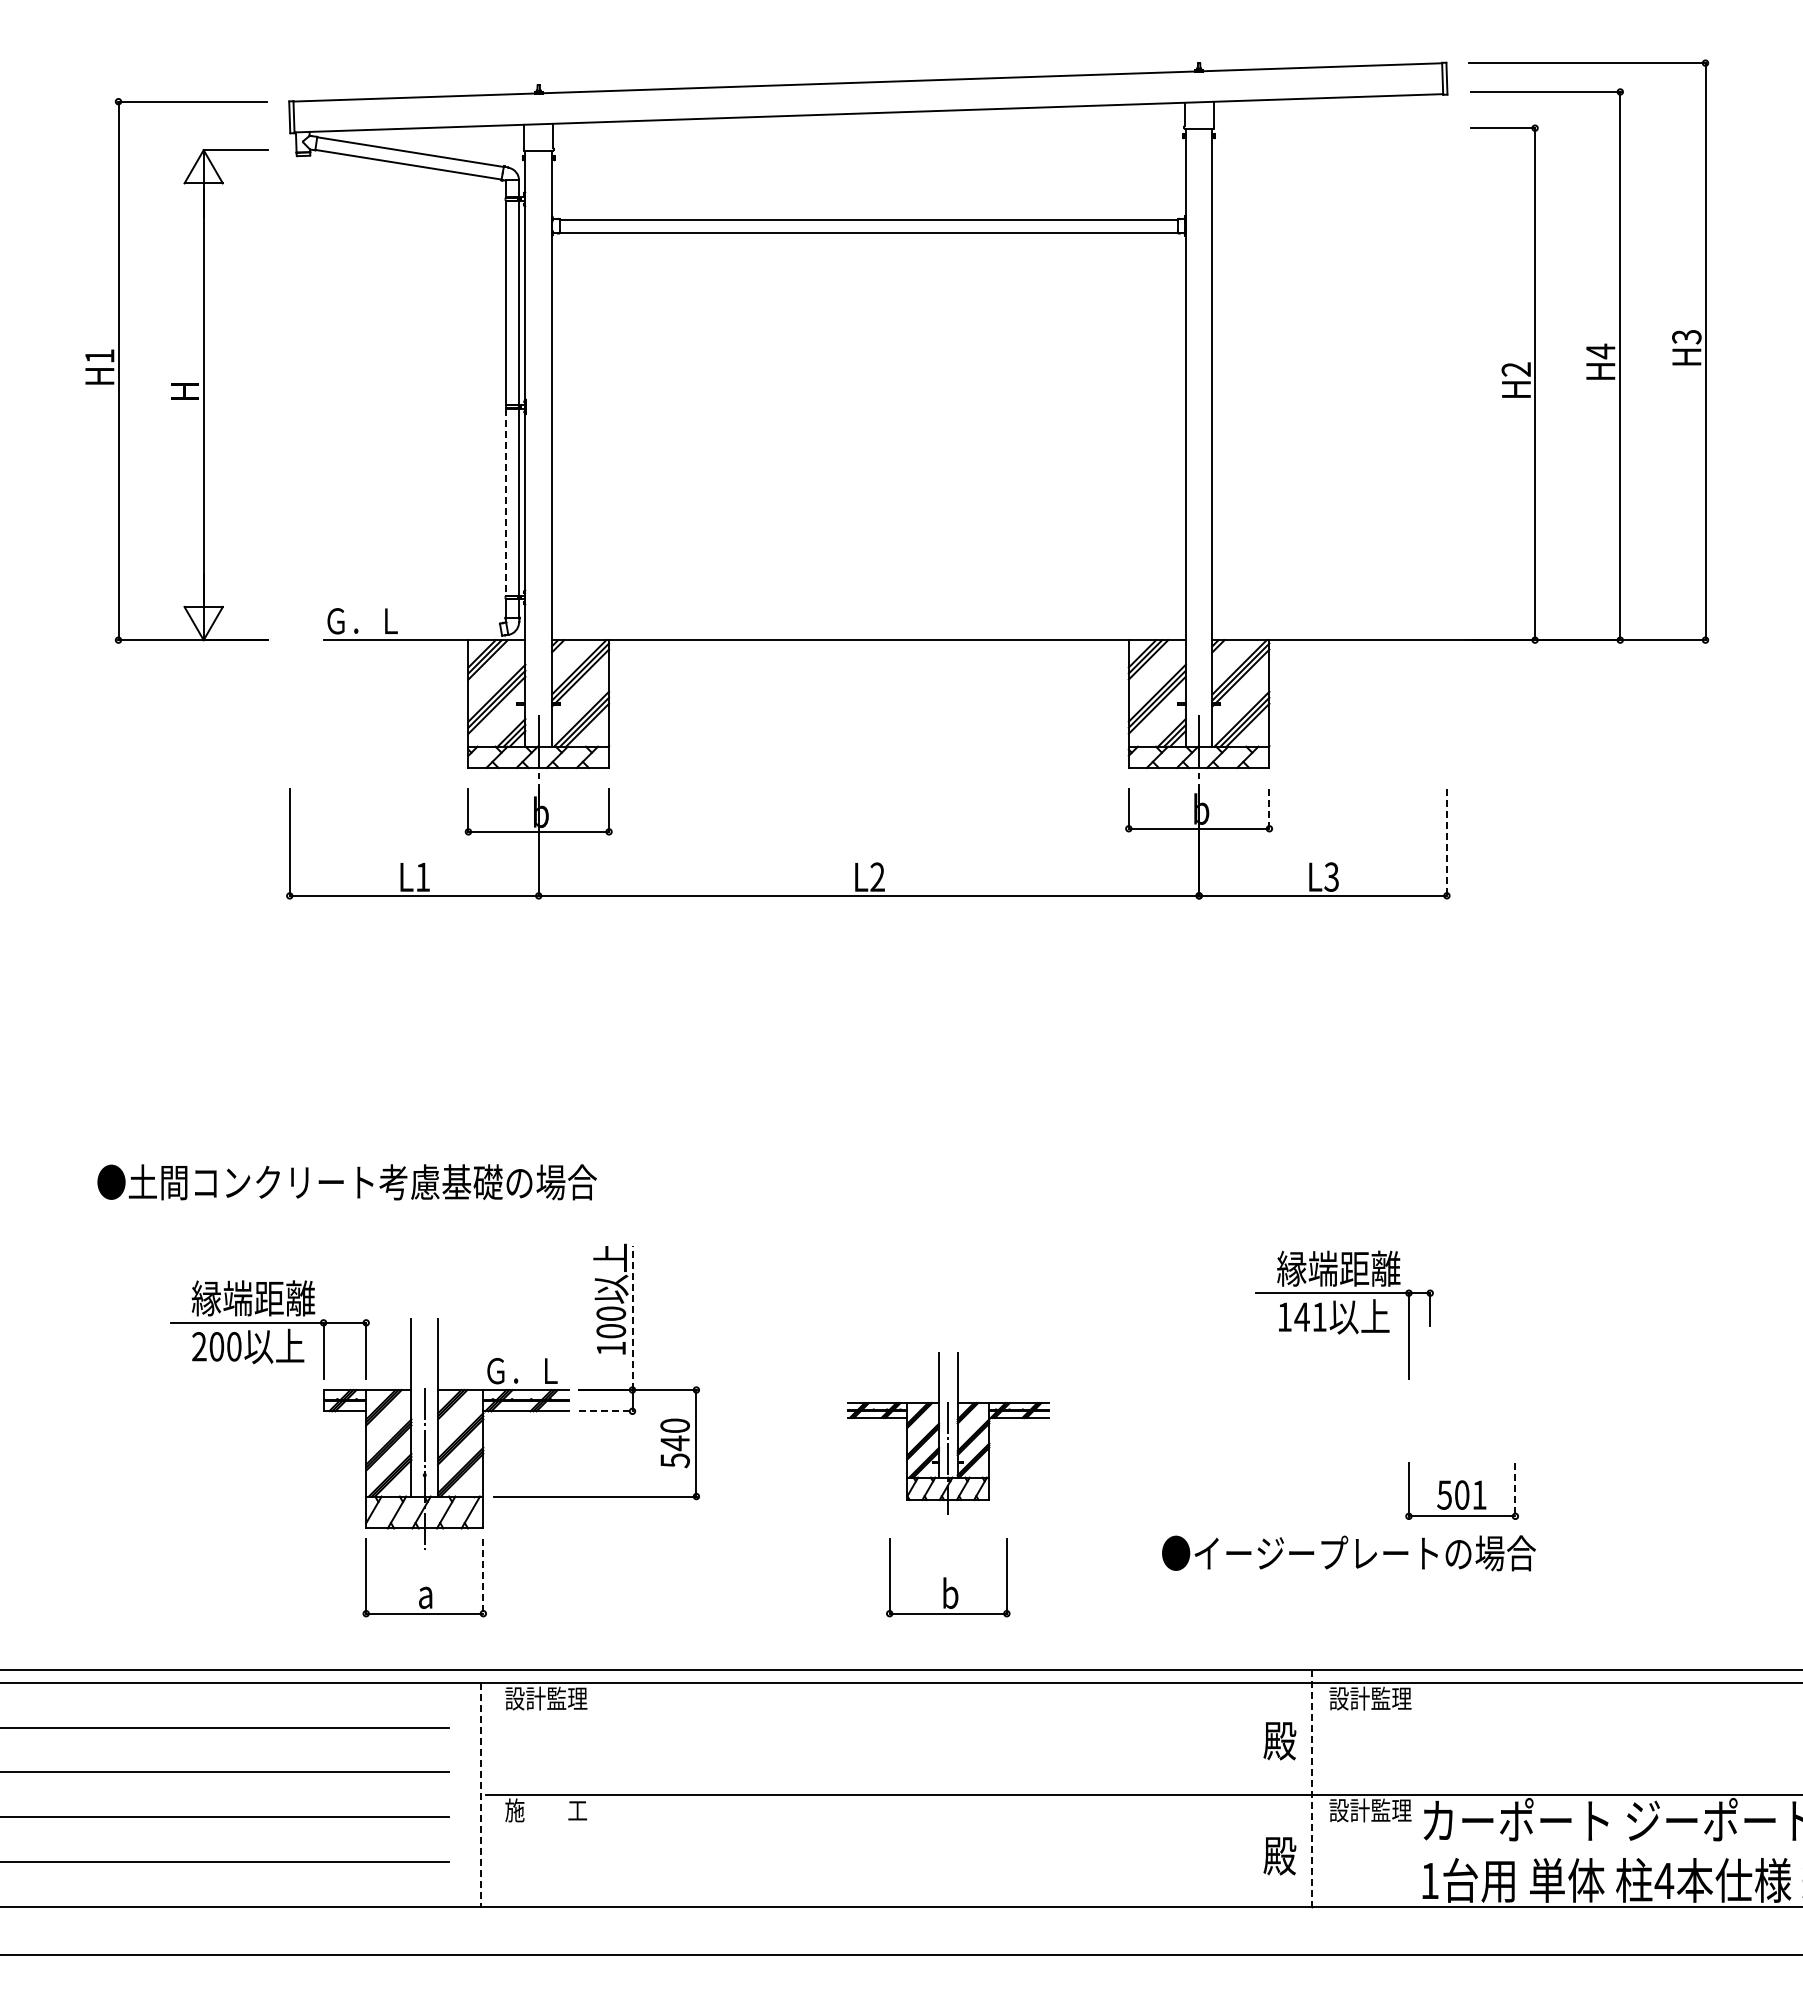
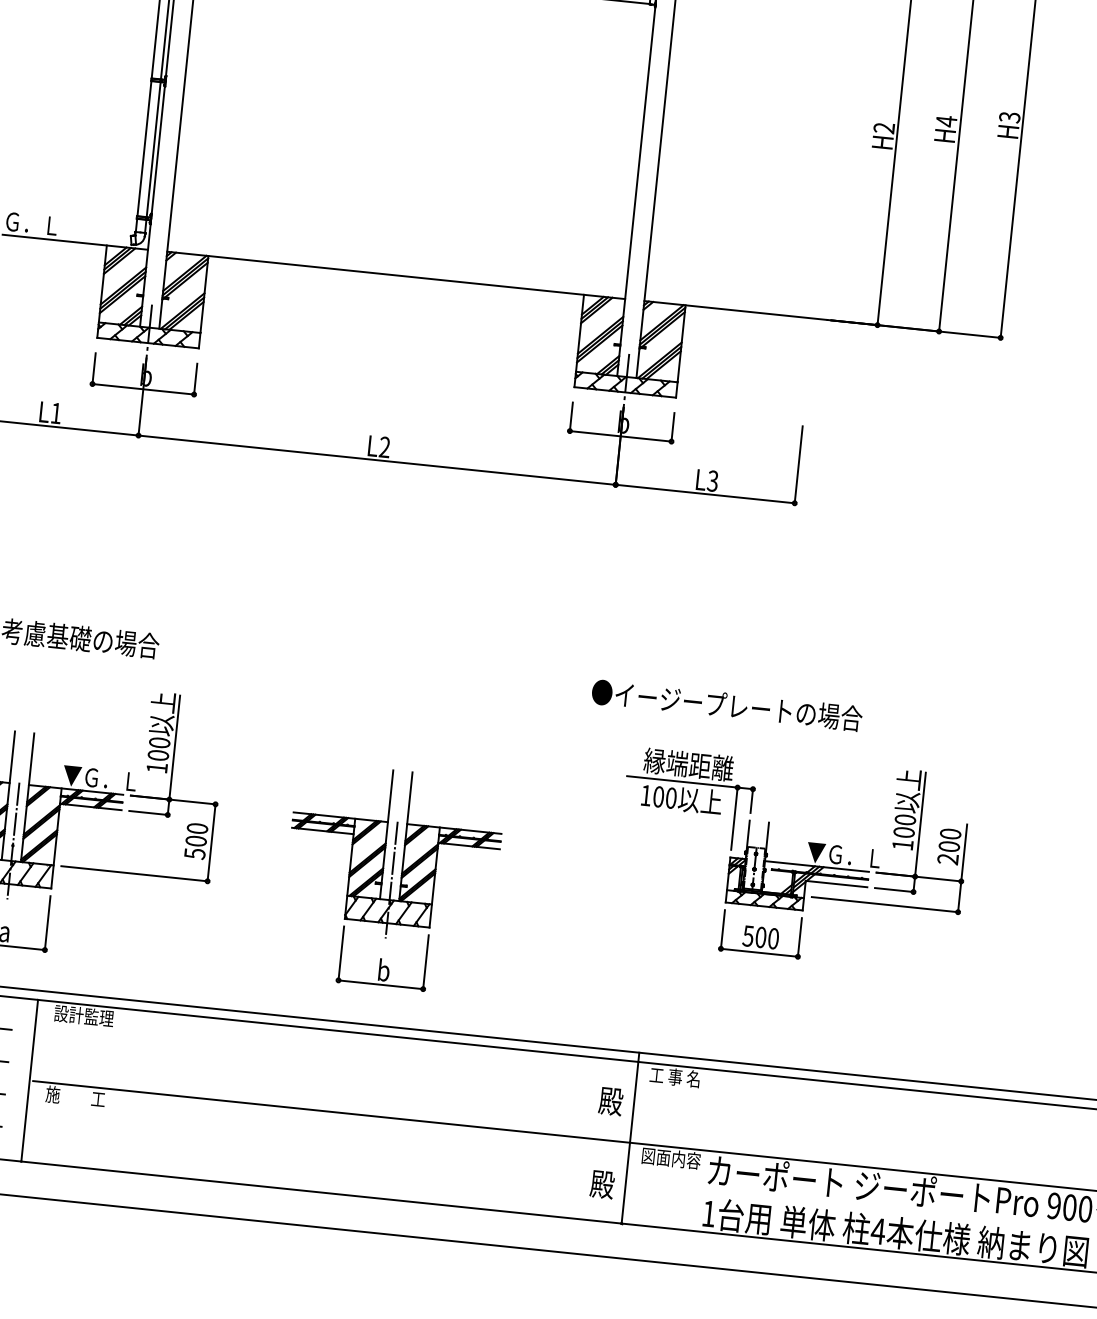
line: (506, 502) -> (144, 148), dashed -> solid
line: (1269, 809) -> (672, 427), dashed -> solid
line: (1446, 843) -> (798, 465), dashed -> solid
text: (1310, 1316) -> (664, 797), 141 -> 100
line: (632, 1318) -> (174, 747), dashed -> solid
part: (1559, 1359) -> (841, 846), added
text: (533, 1371) -> (99, 778), Ｇ．Ｌ -> ▼Ｇ．Ｌ
line: (605, 1411) -> (148, 813), dashed -> solid
part: (948, 1433) -> (394, 854), size x1.43
text: (674, 1443) -> (195, 841), 540 -> 500
line: (1515, 1489) -> (799, 937), dashed -> solid
text: (1479, 1494) -> (773, 938), 501 -> 500
text: (1348, 1553) -> (726, 705), moved
line: (483, 1577) -> (47, 923), dashed -> solid
text: (1370, 1698) -> (679, 1077), 設計監理 -> 工 事 名
line: (1311, 1788) -> (630, 1138), dashed -> solid
line: (481, 1794) -> (30, 1080), dashed -> solid
text: (1370, 1810) -> (671, 1158), 設計監理 -> 図面内容

